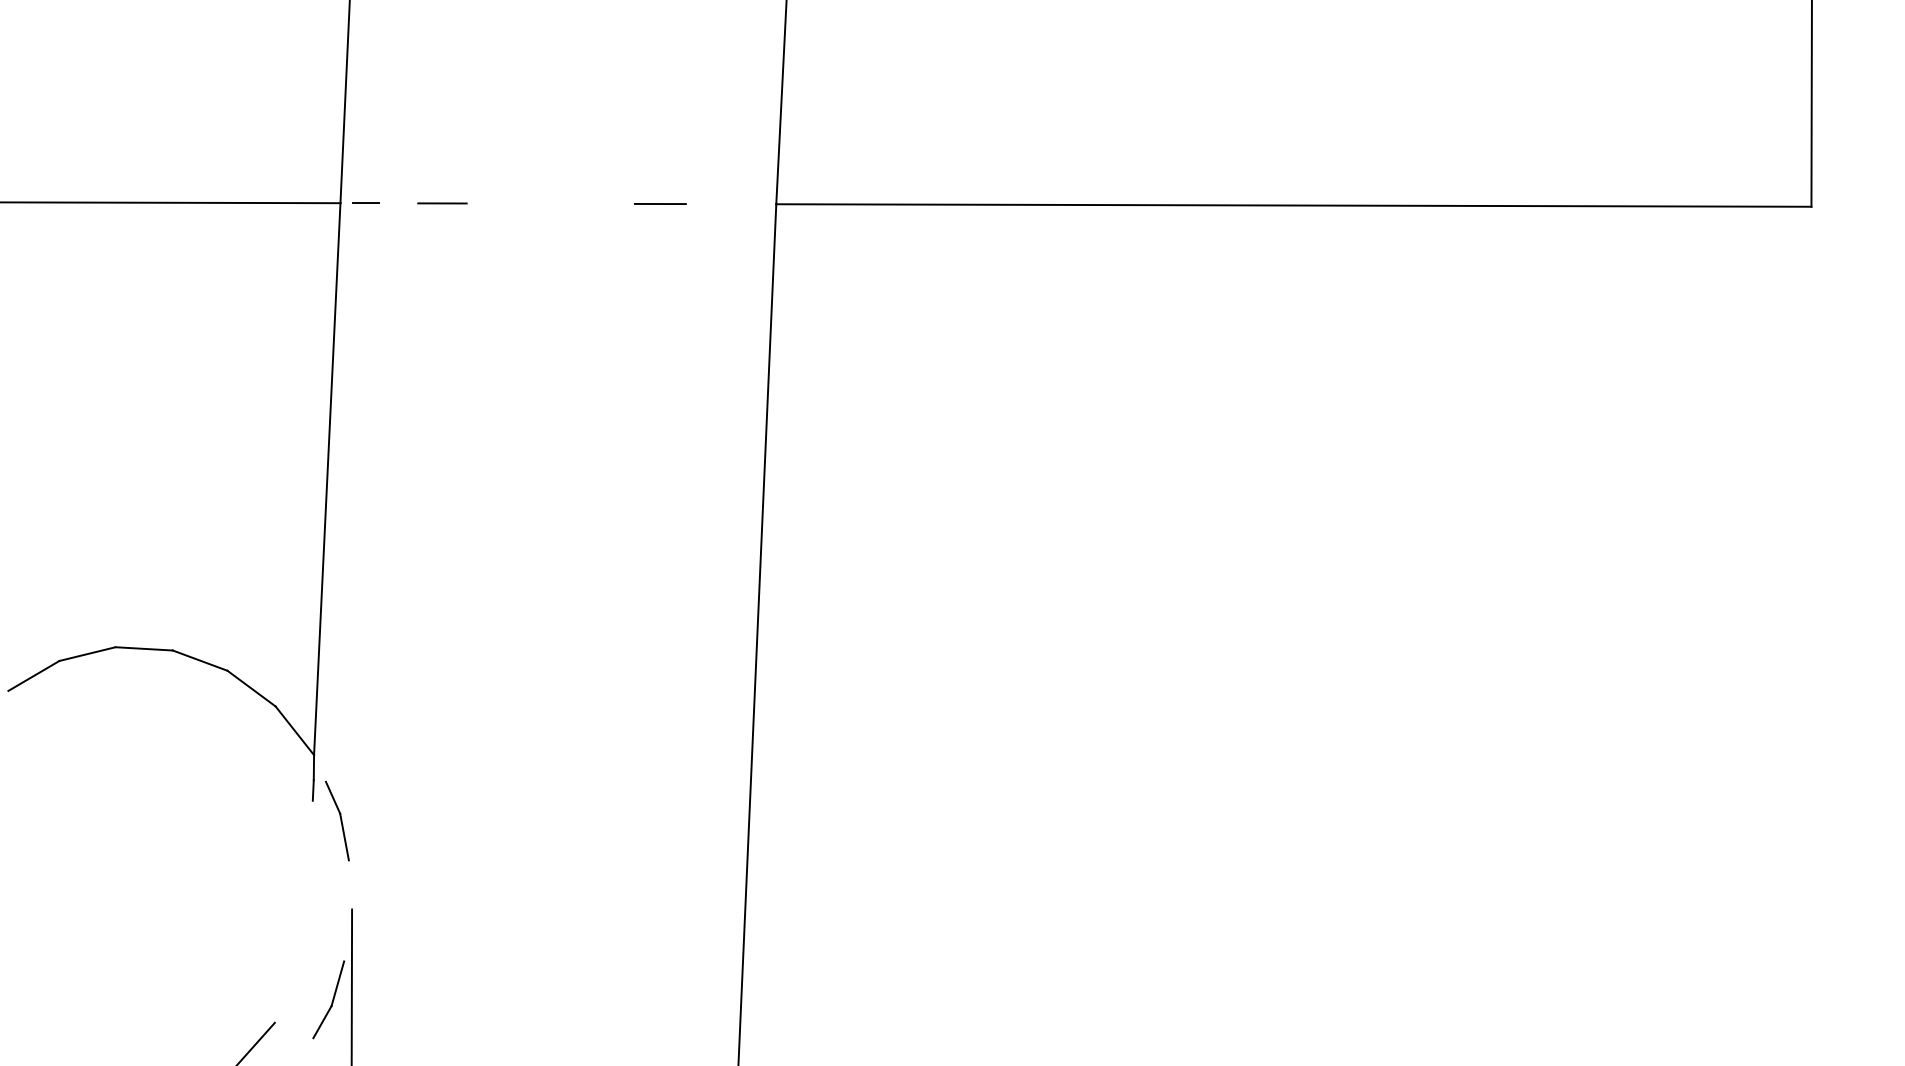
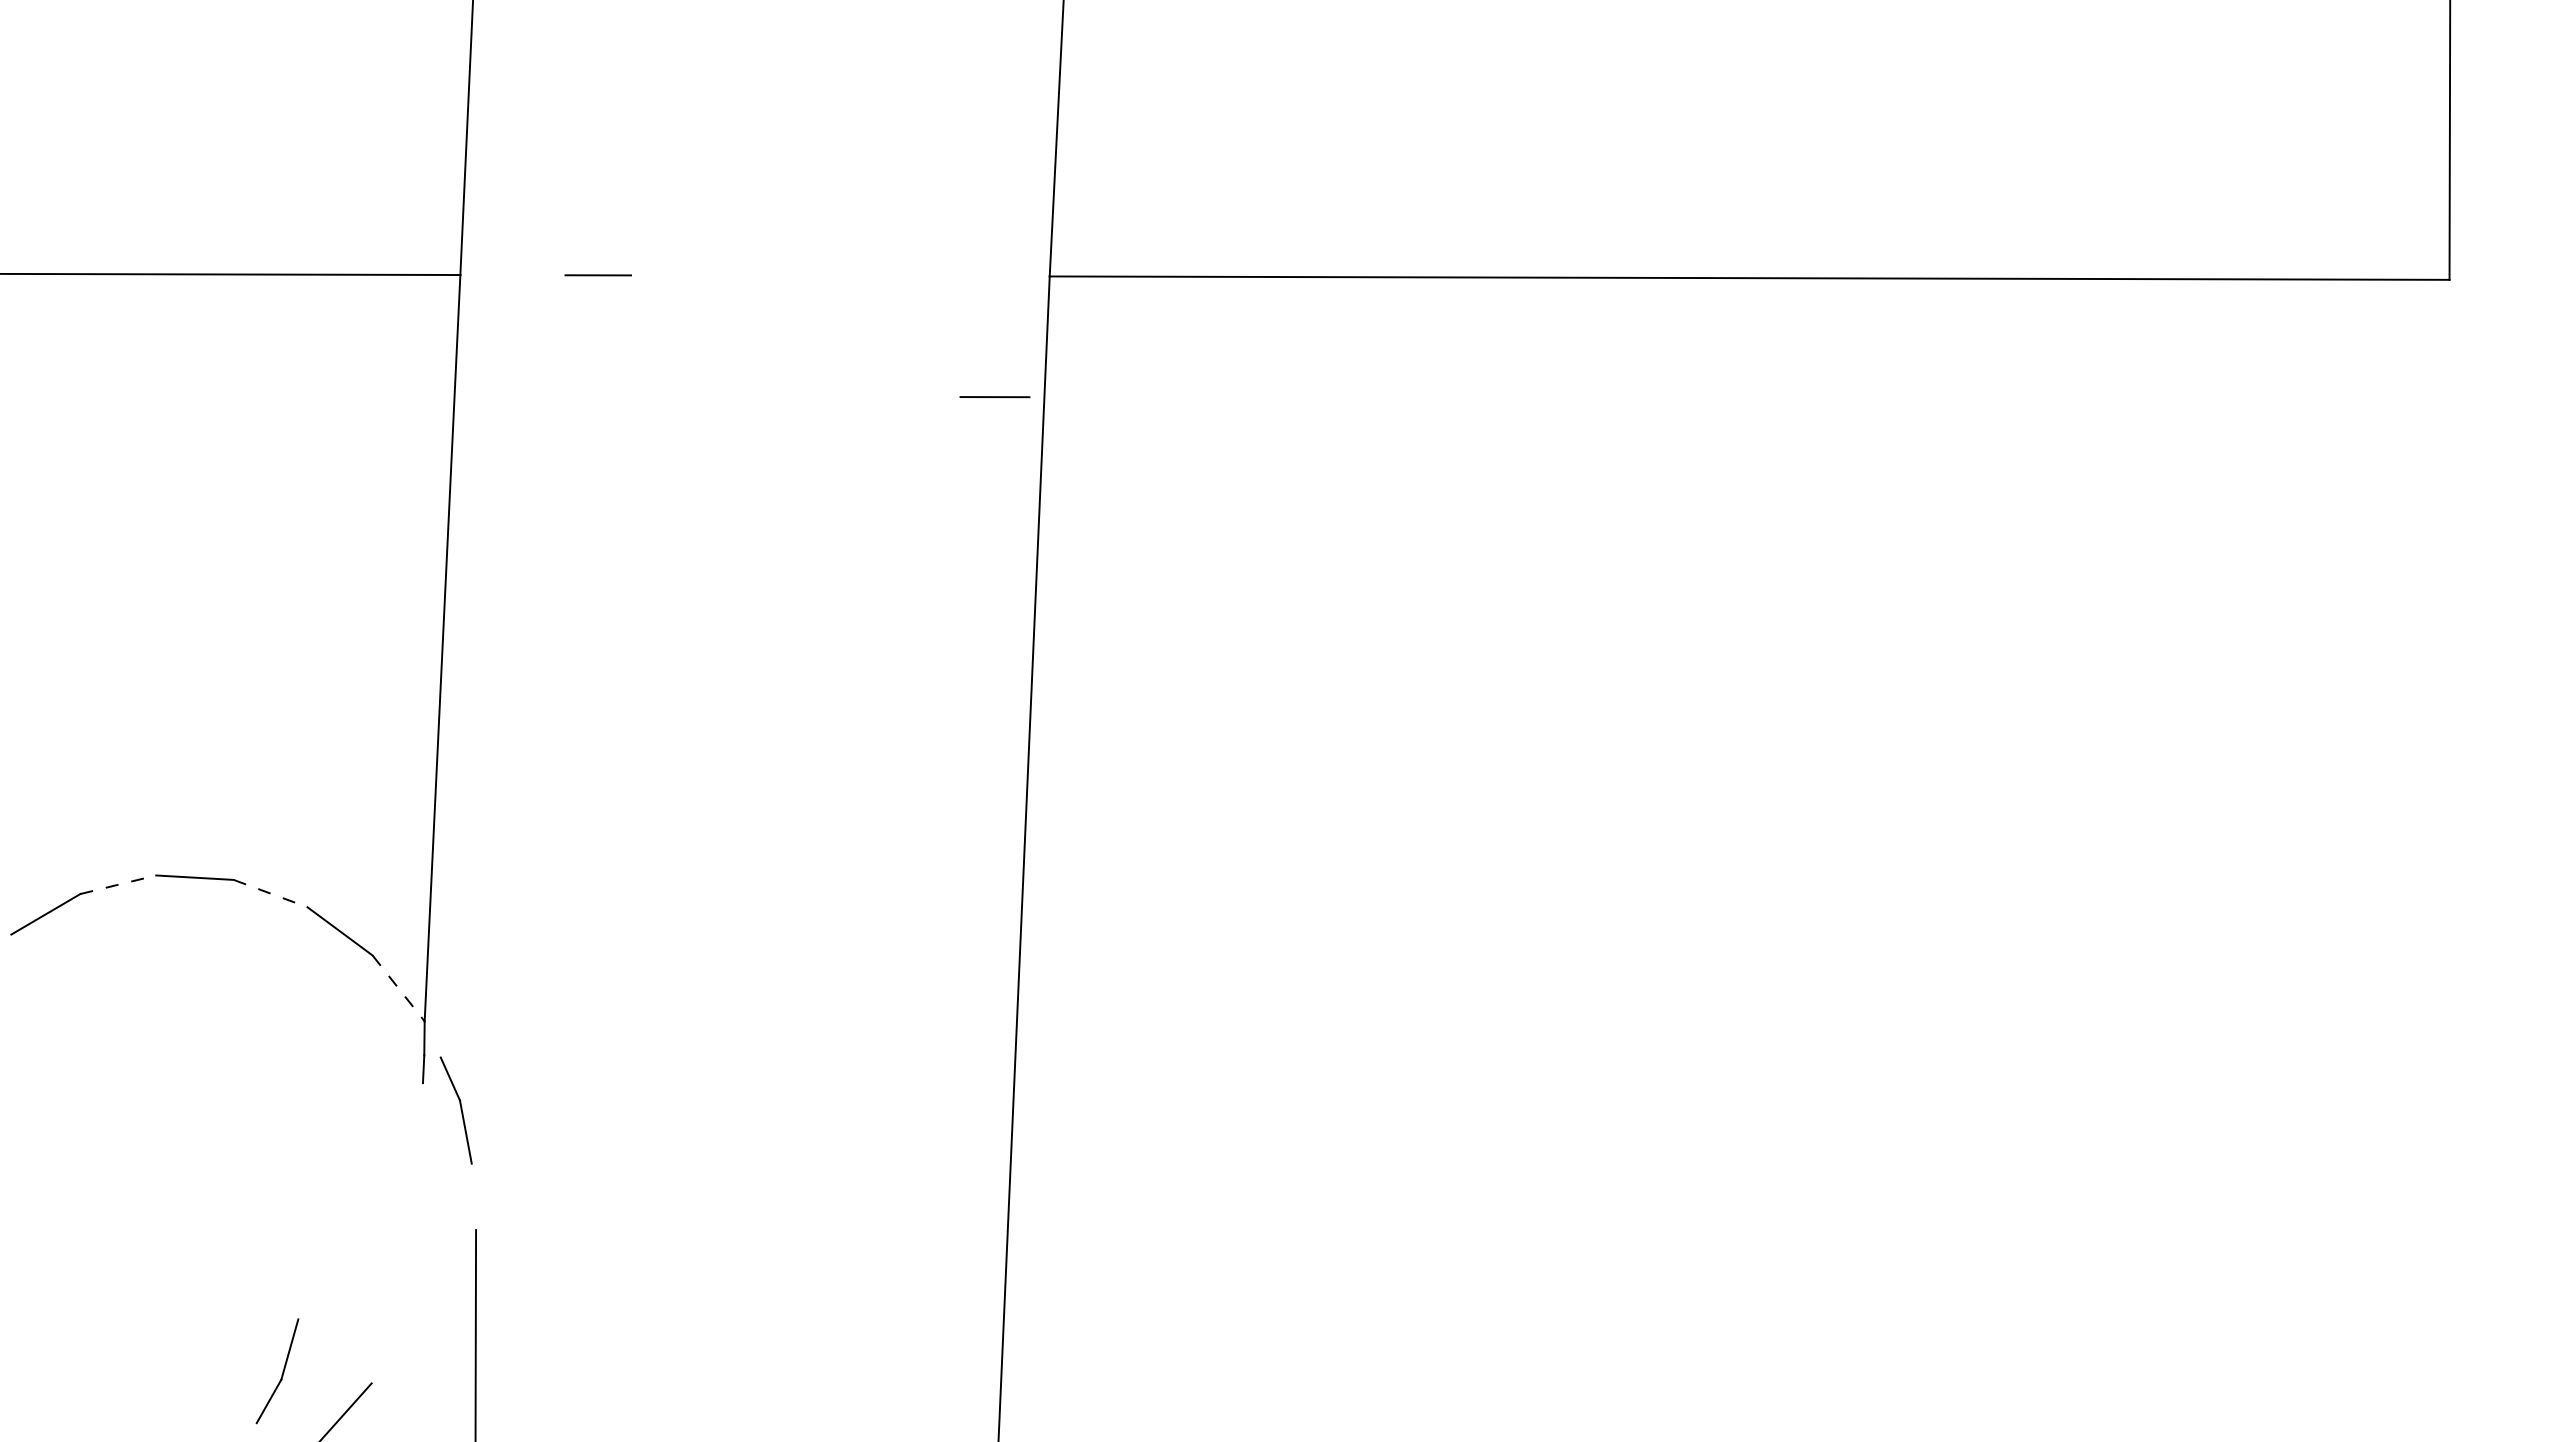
line: (365, 202) -> (494, 274), removed
line: (660, 204) -> (994, 397), moved
line: (87, 653) -> (118, 884), solid -> dashed
line: (200, 660) -> (271, 893), solid -> dashed
line: (294, 730) -> (398, 988), solid -> dashed
part: (328, 999) -> (277, 1371), moved

